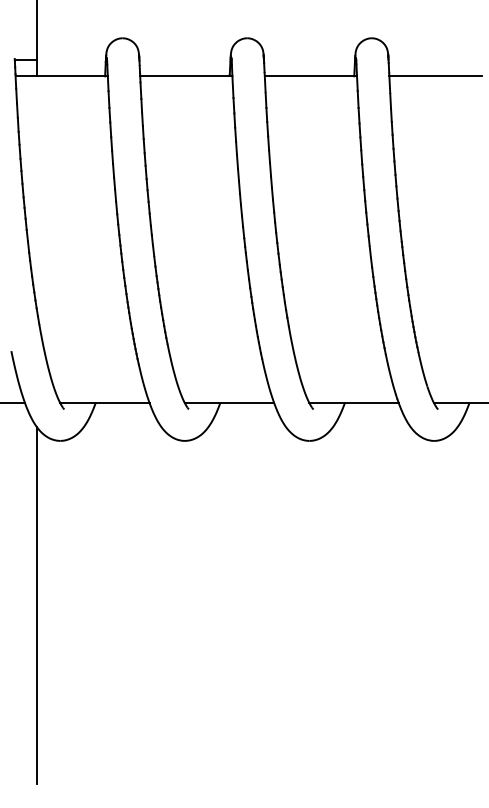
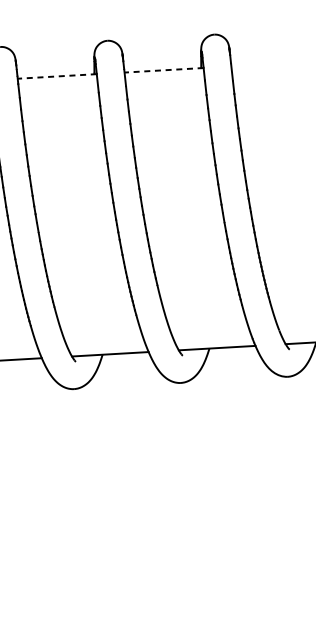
line: (185, 76) -> (56, 76), solid -> dashed
line: (310, 76) -> (163, 70), solid -> dashed
line: (435, 76) -> (270, 64), removed

